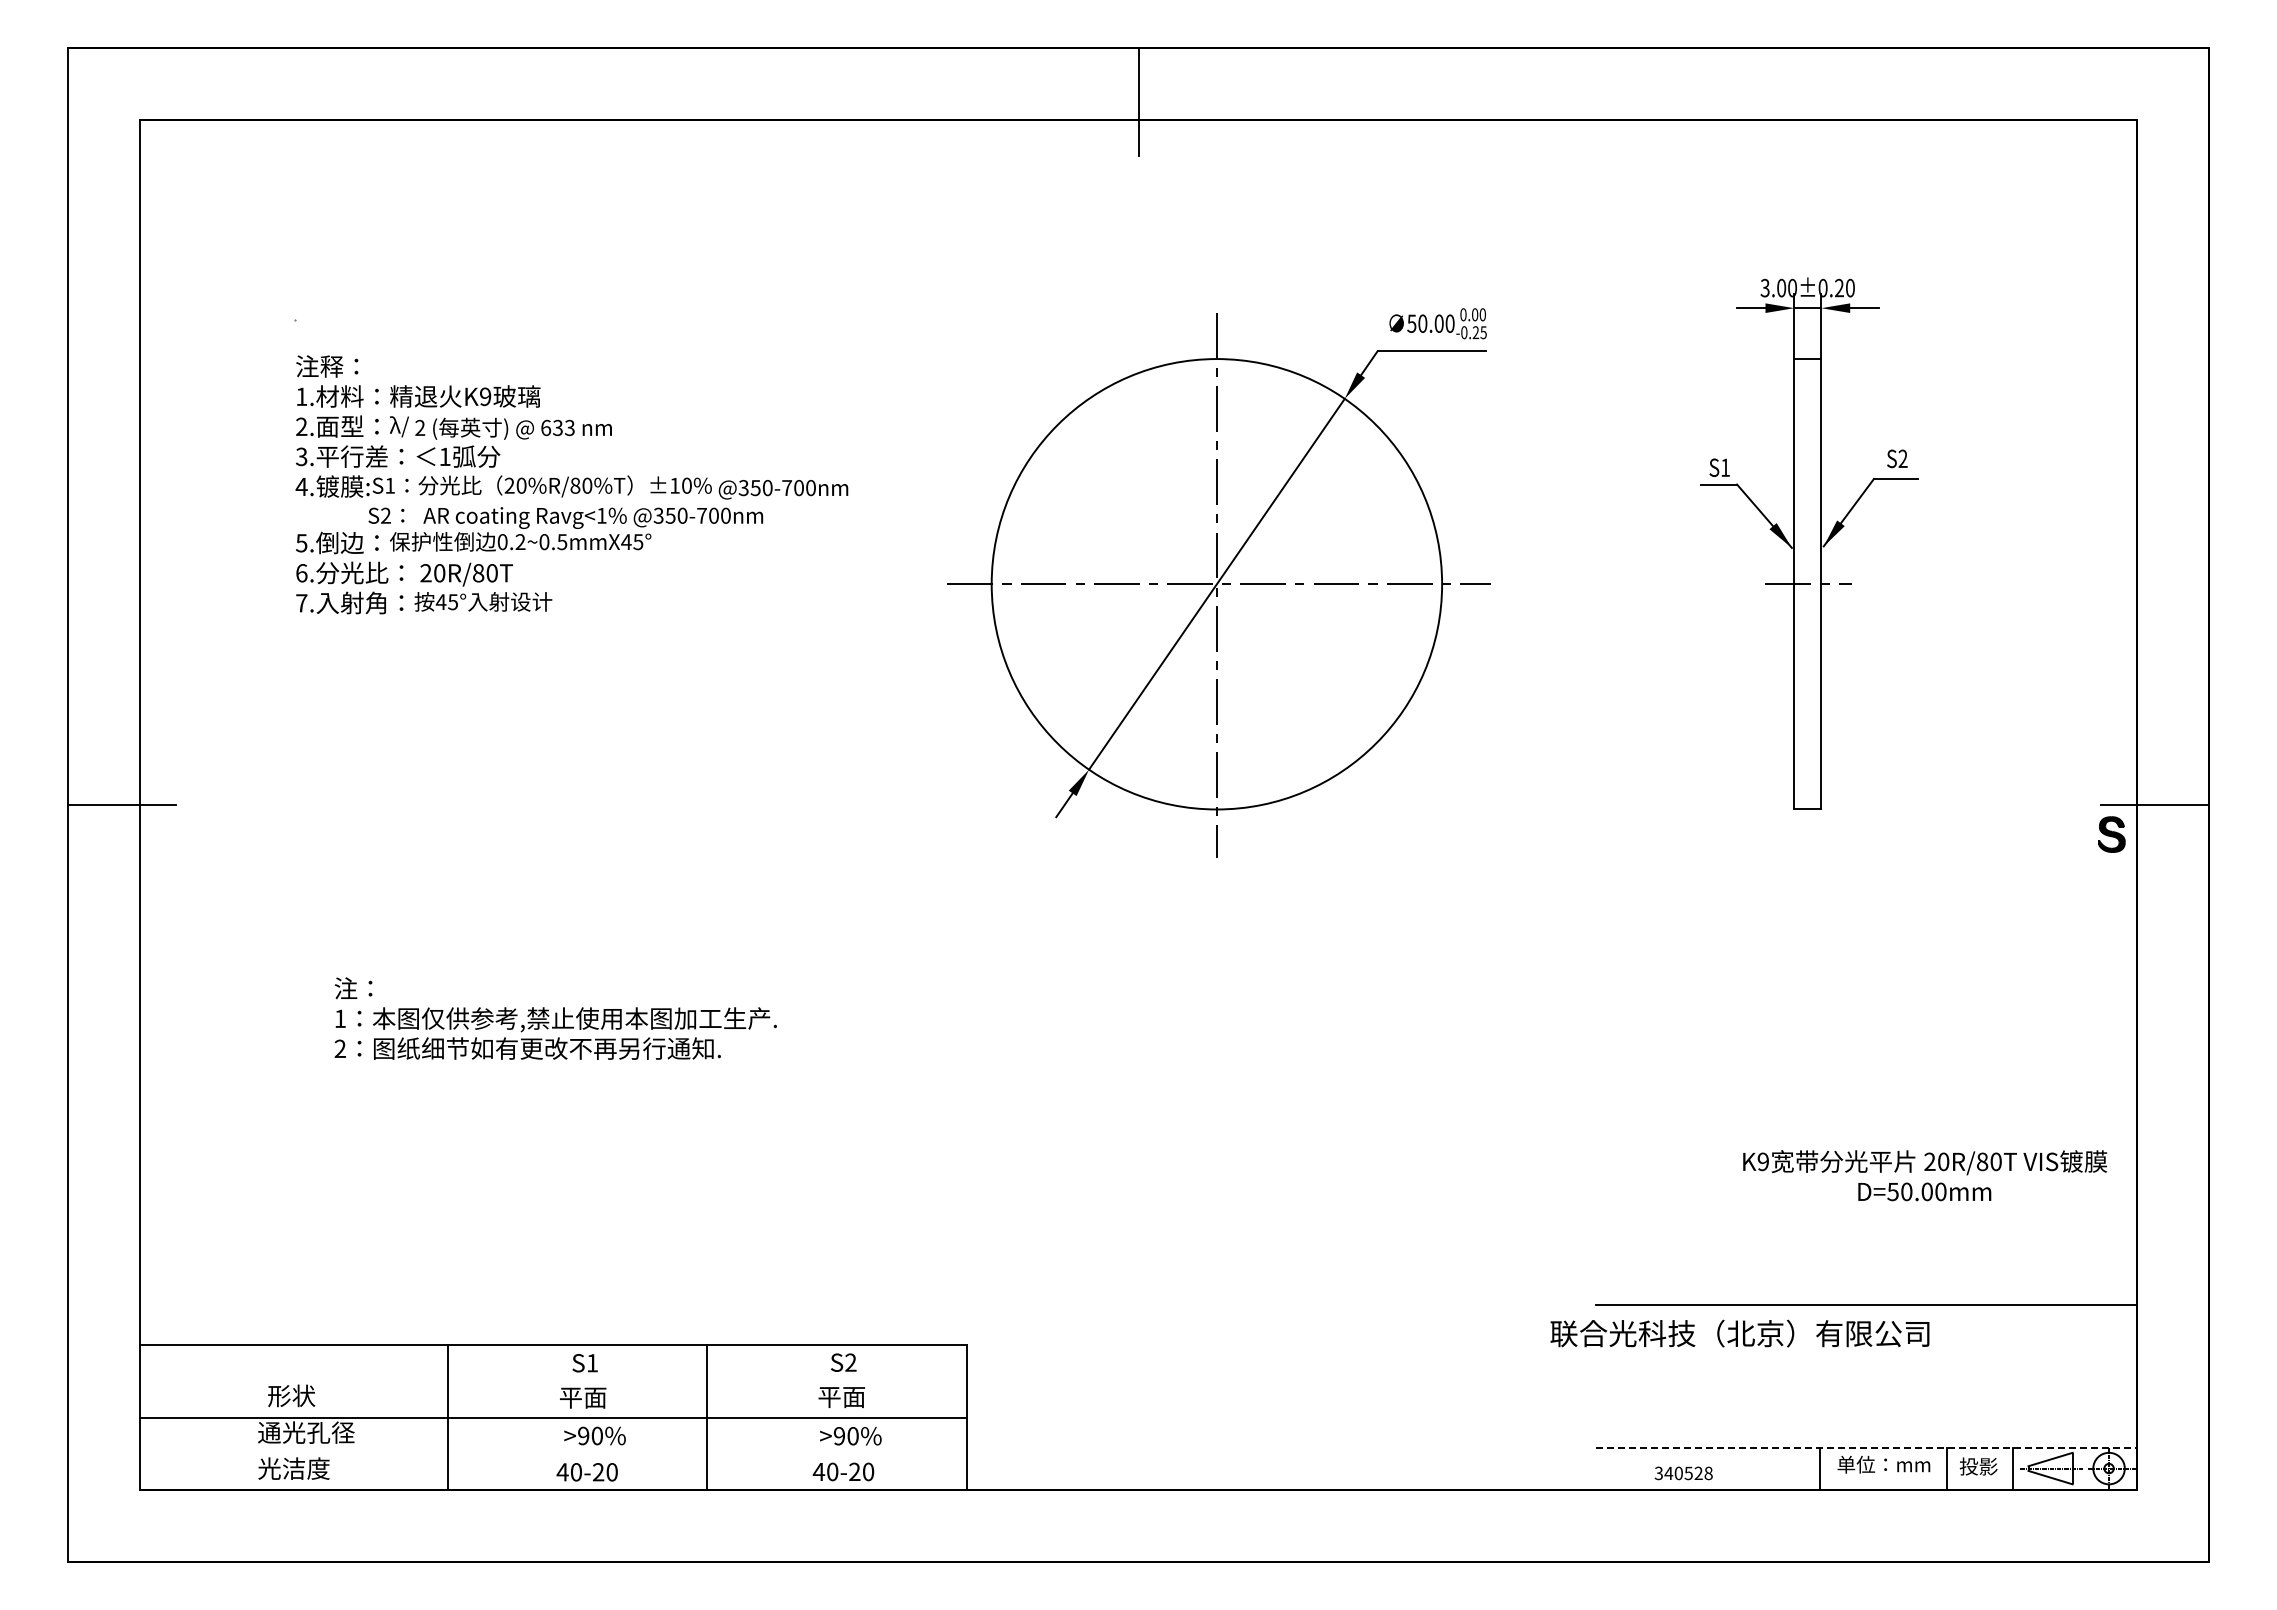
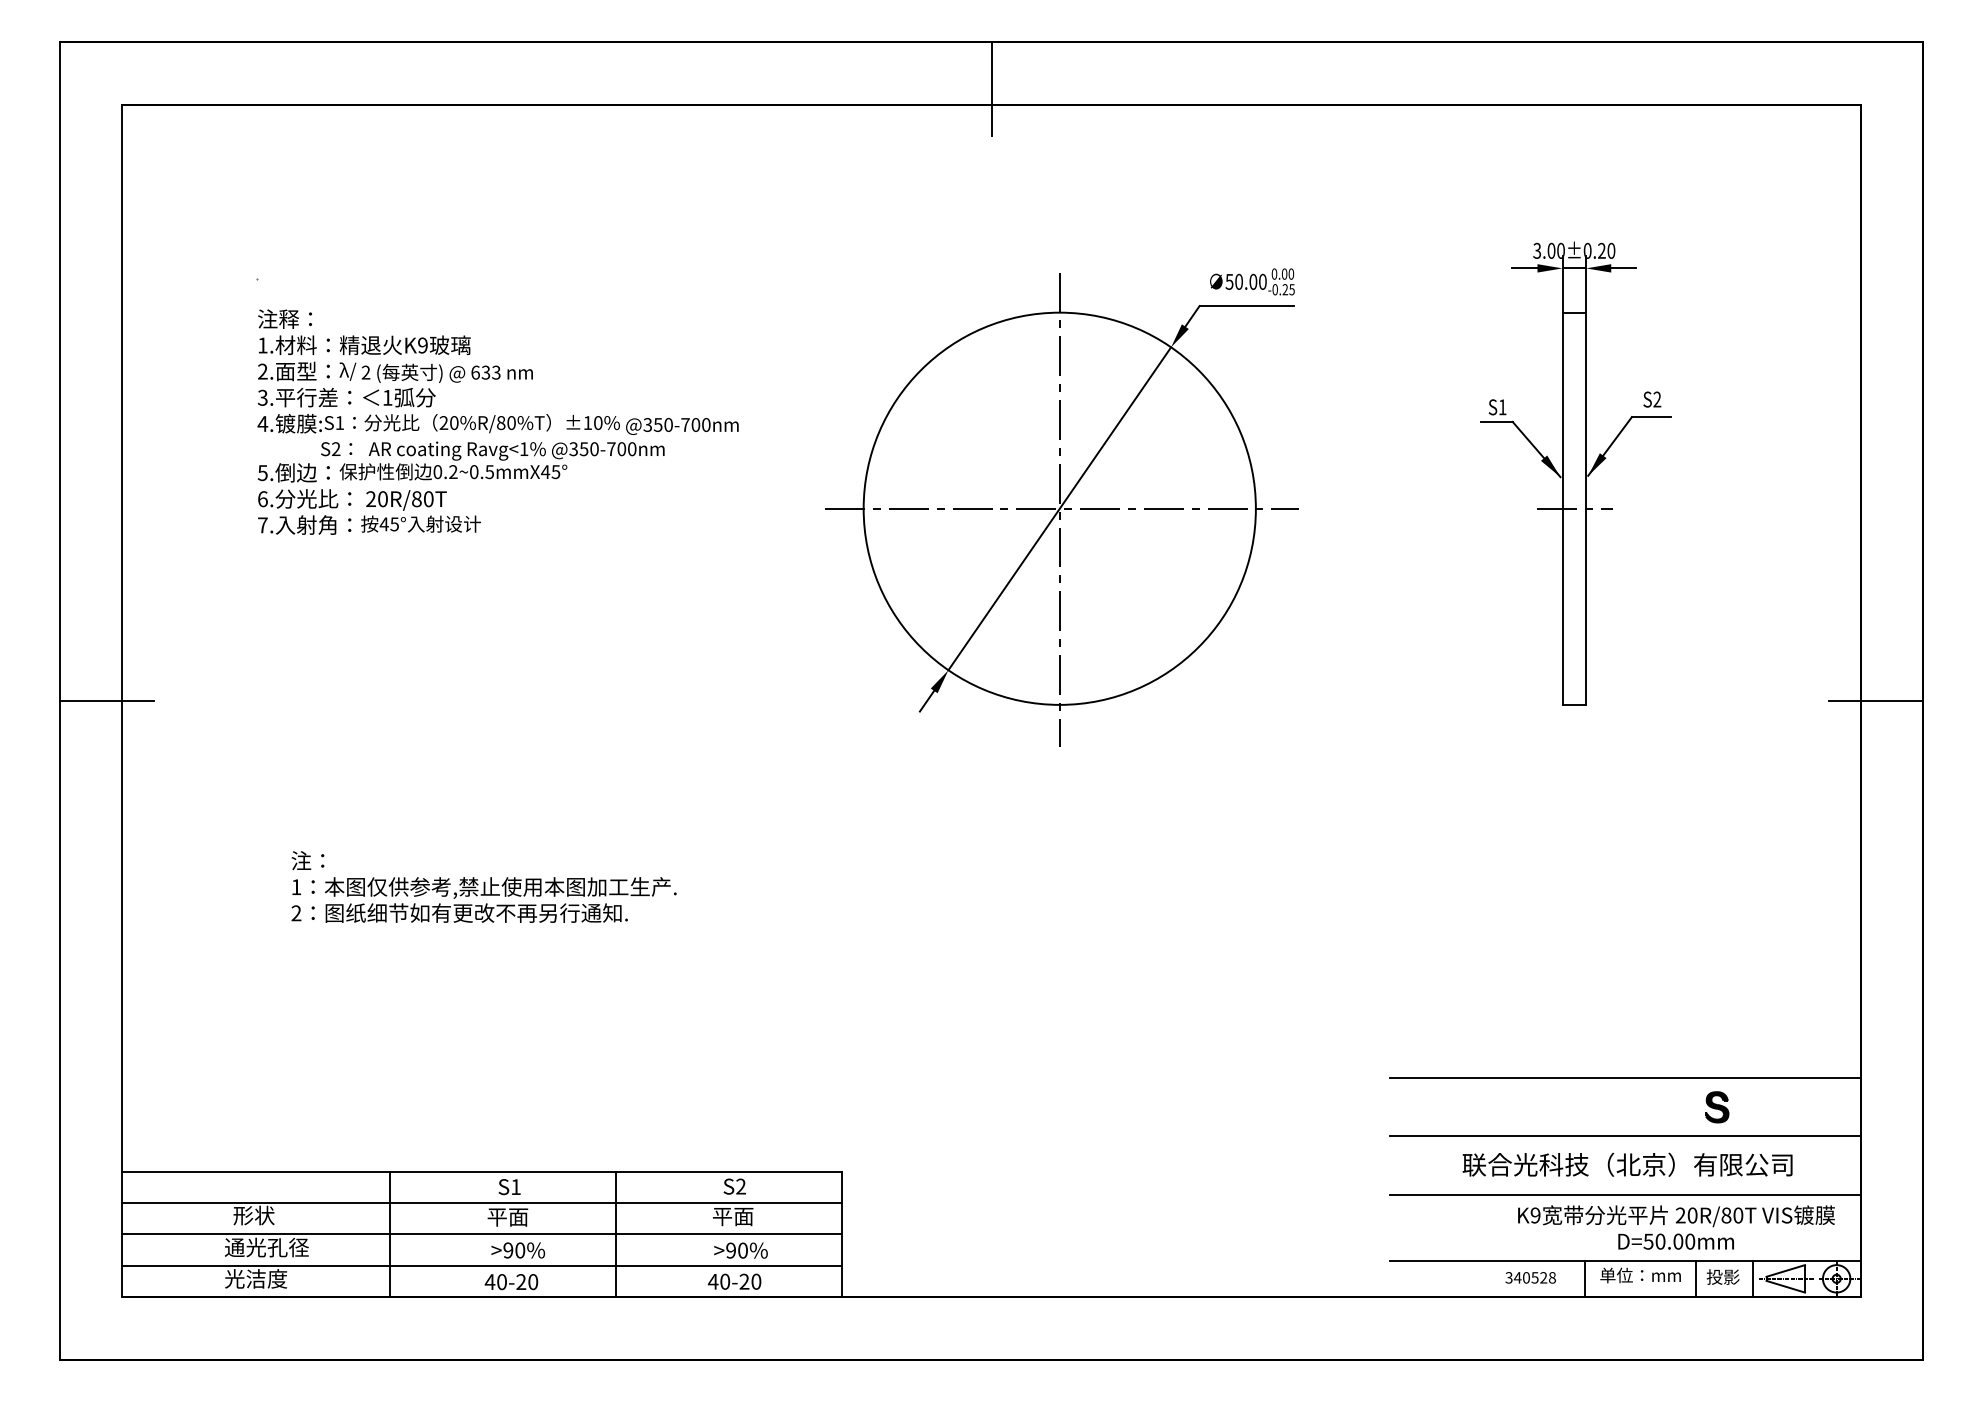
part: (2111, 834) -> (1716, 1107), moved
text: (1925, 1175) -> (1676, 1227), moved
line: (1866, 1237) -> (1625, 1077), added
text: (1739, 1333) -> (1627, 1164), moved
line: (1866, 1371) -> (1625, 1194), added
line: (553, 1381) -> (482, 1203), added
line: (1866, 1447) -> (1625, 1260), dashed -> solid
line: (553, 1453) -> (482, 1265), added
text: (1683, 1473) -> (1530, 1277), moved

